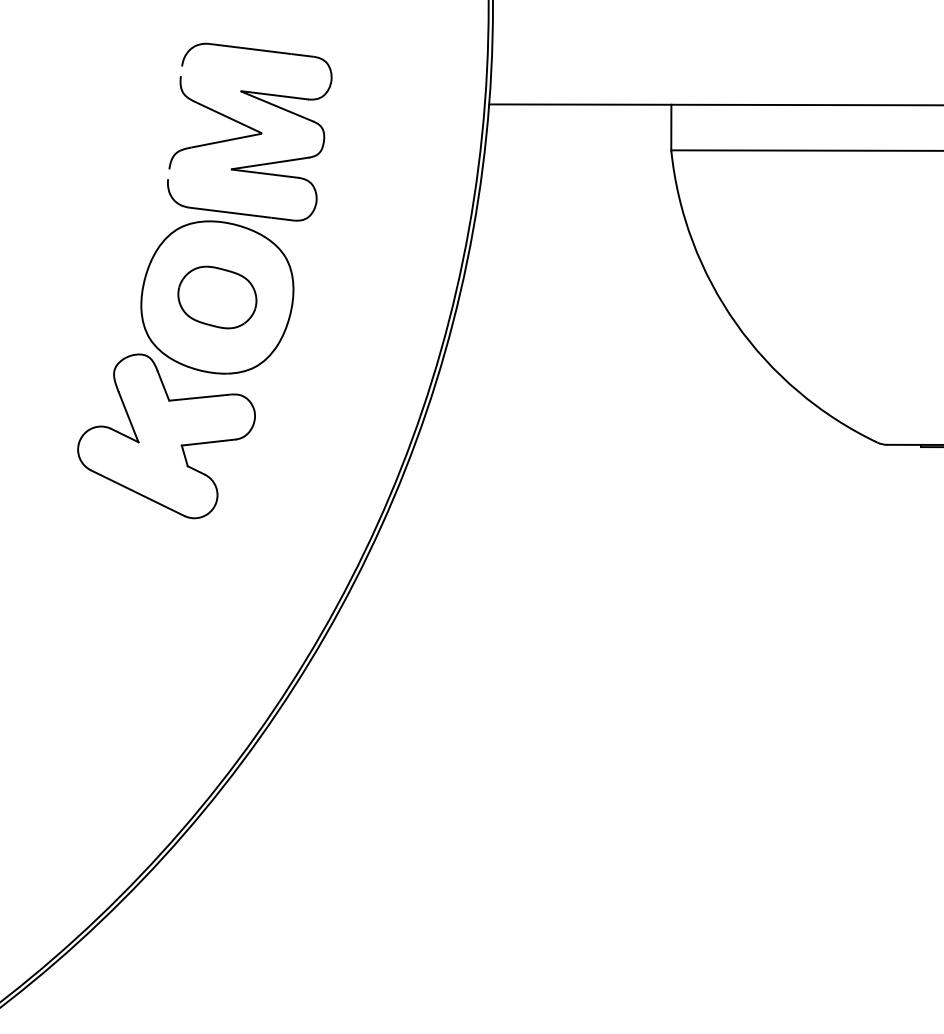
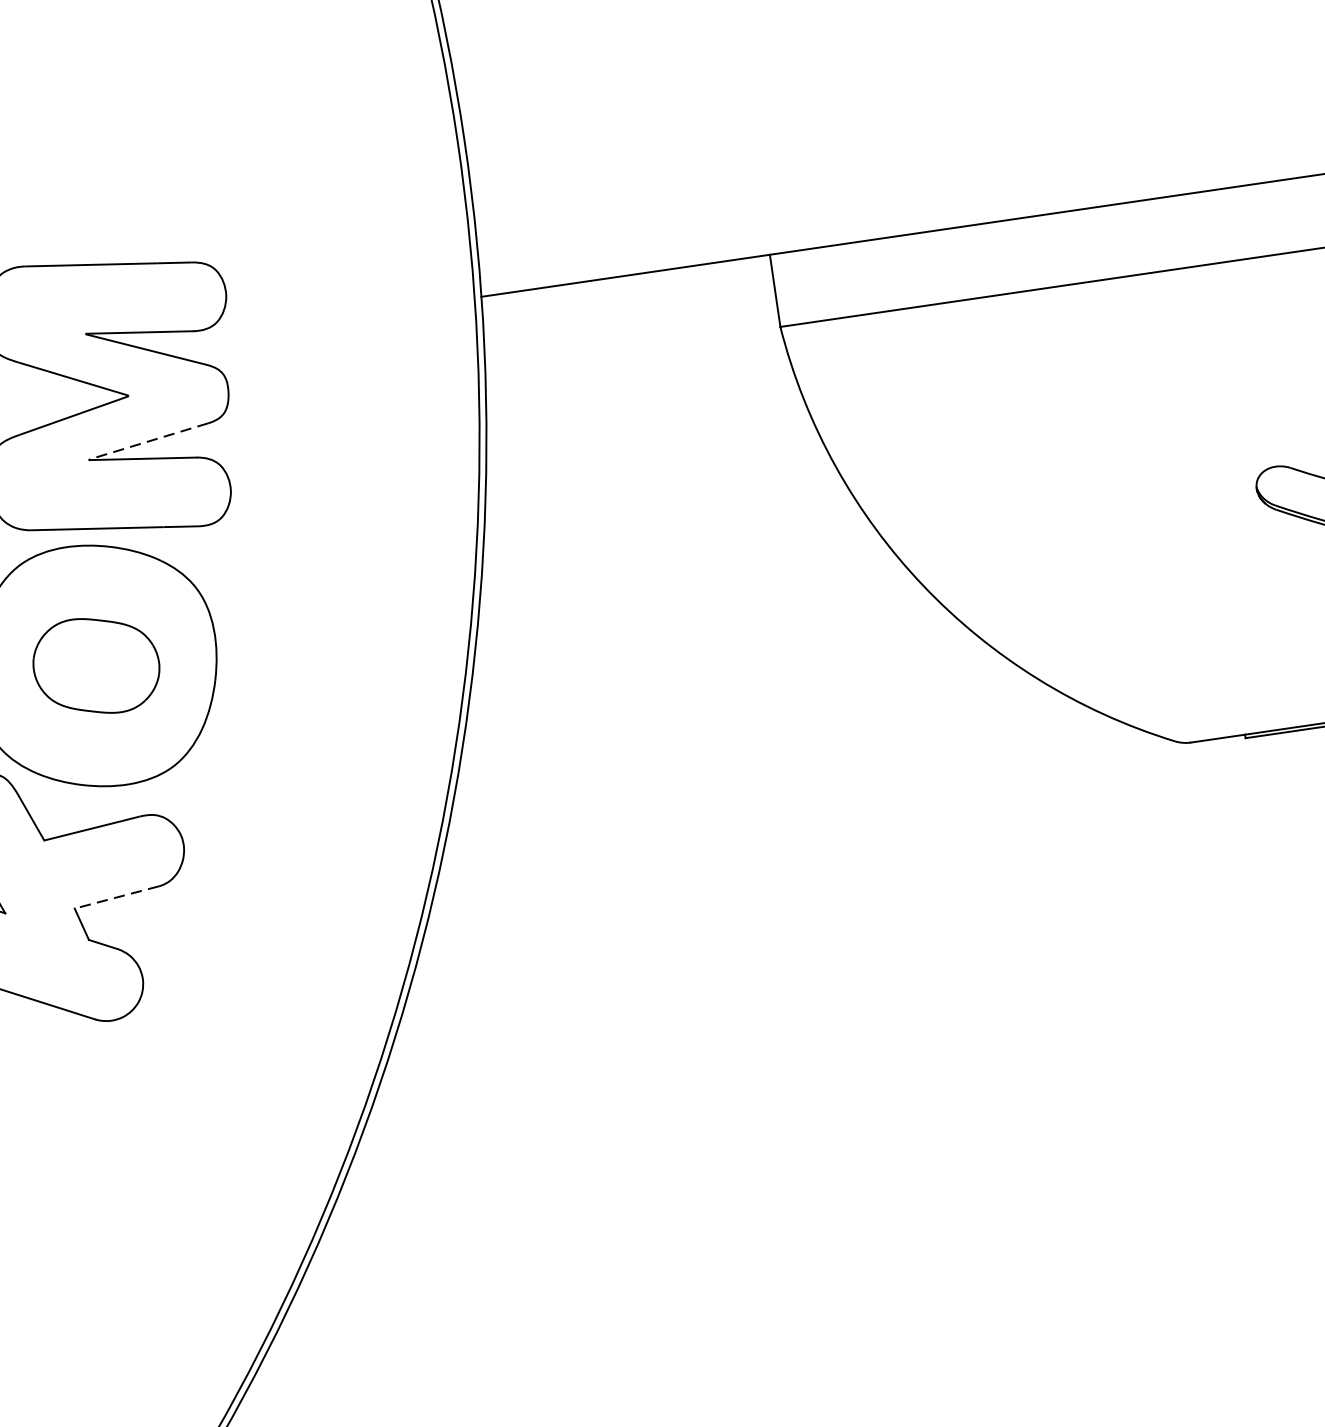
line: (270, 163) -> (149, 441), solid -> dashed
line: (208, 442) -> (116, 897), solid -> dashed

